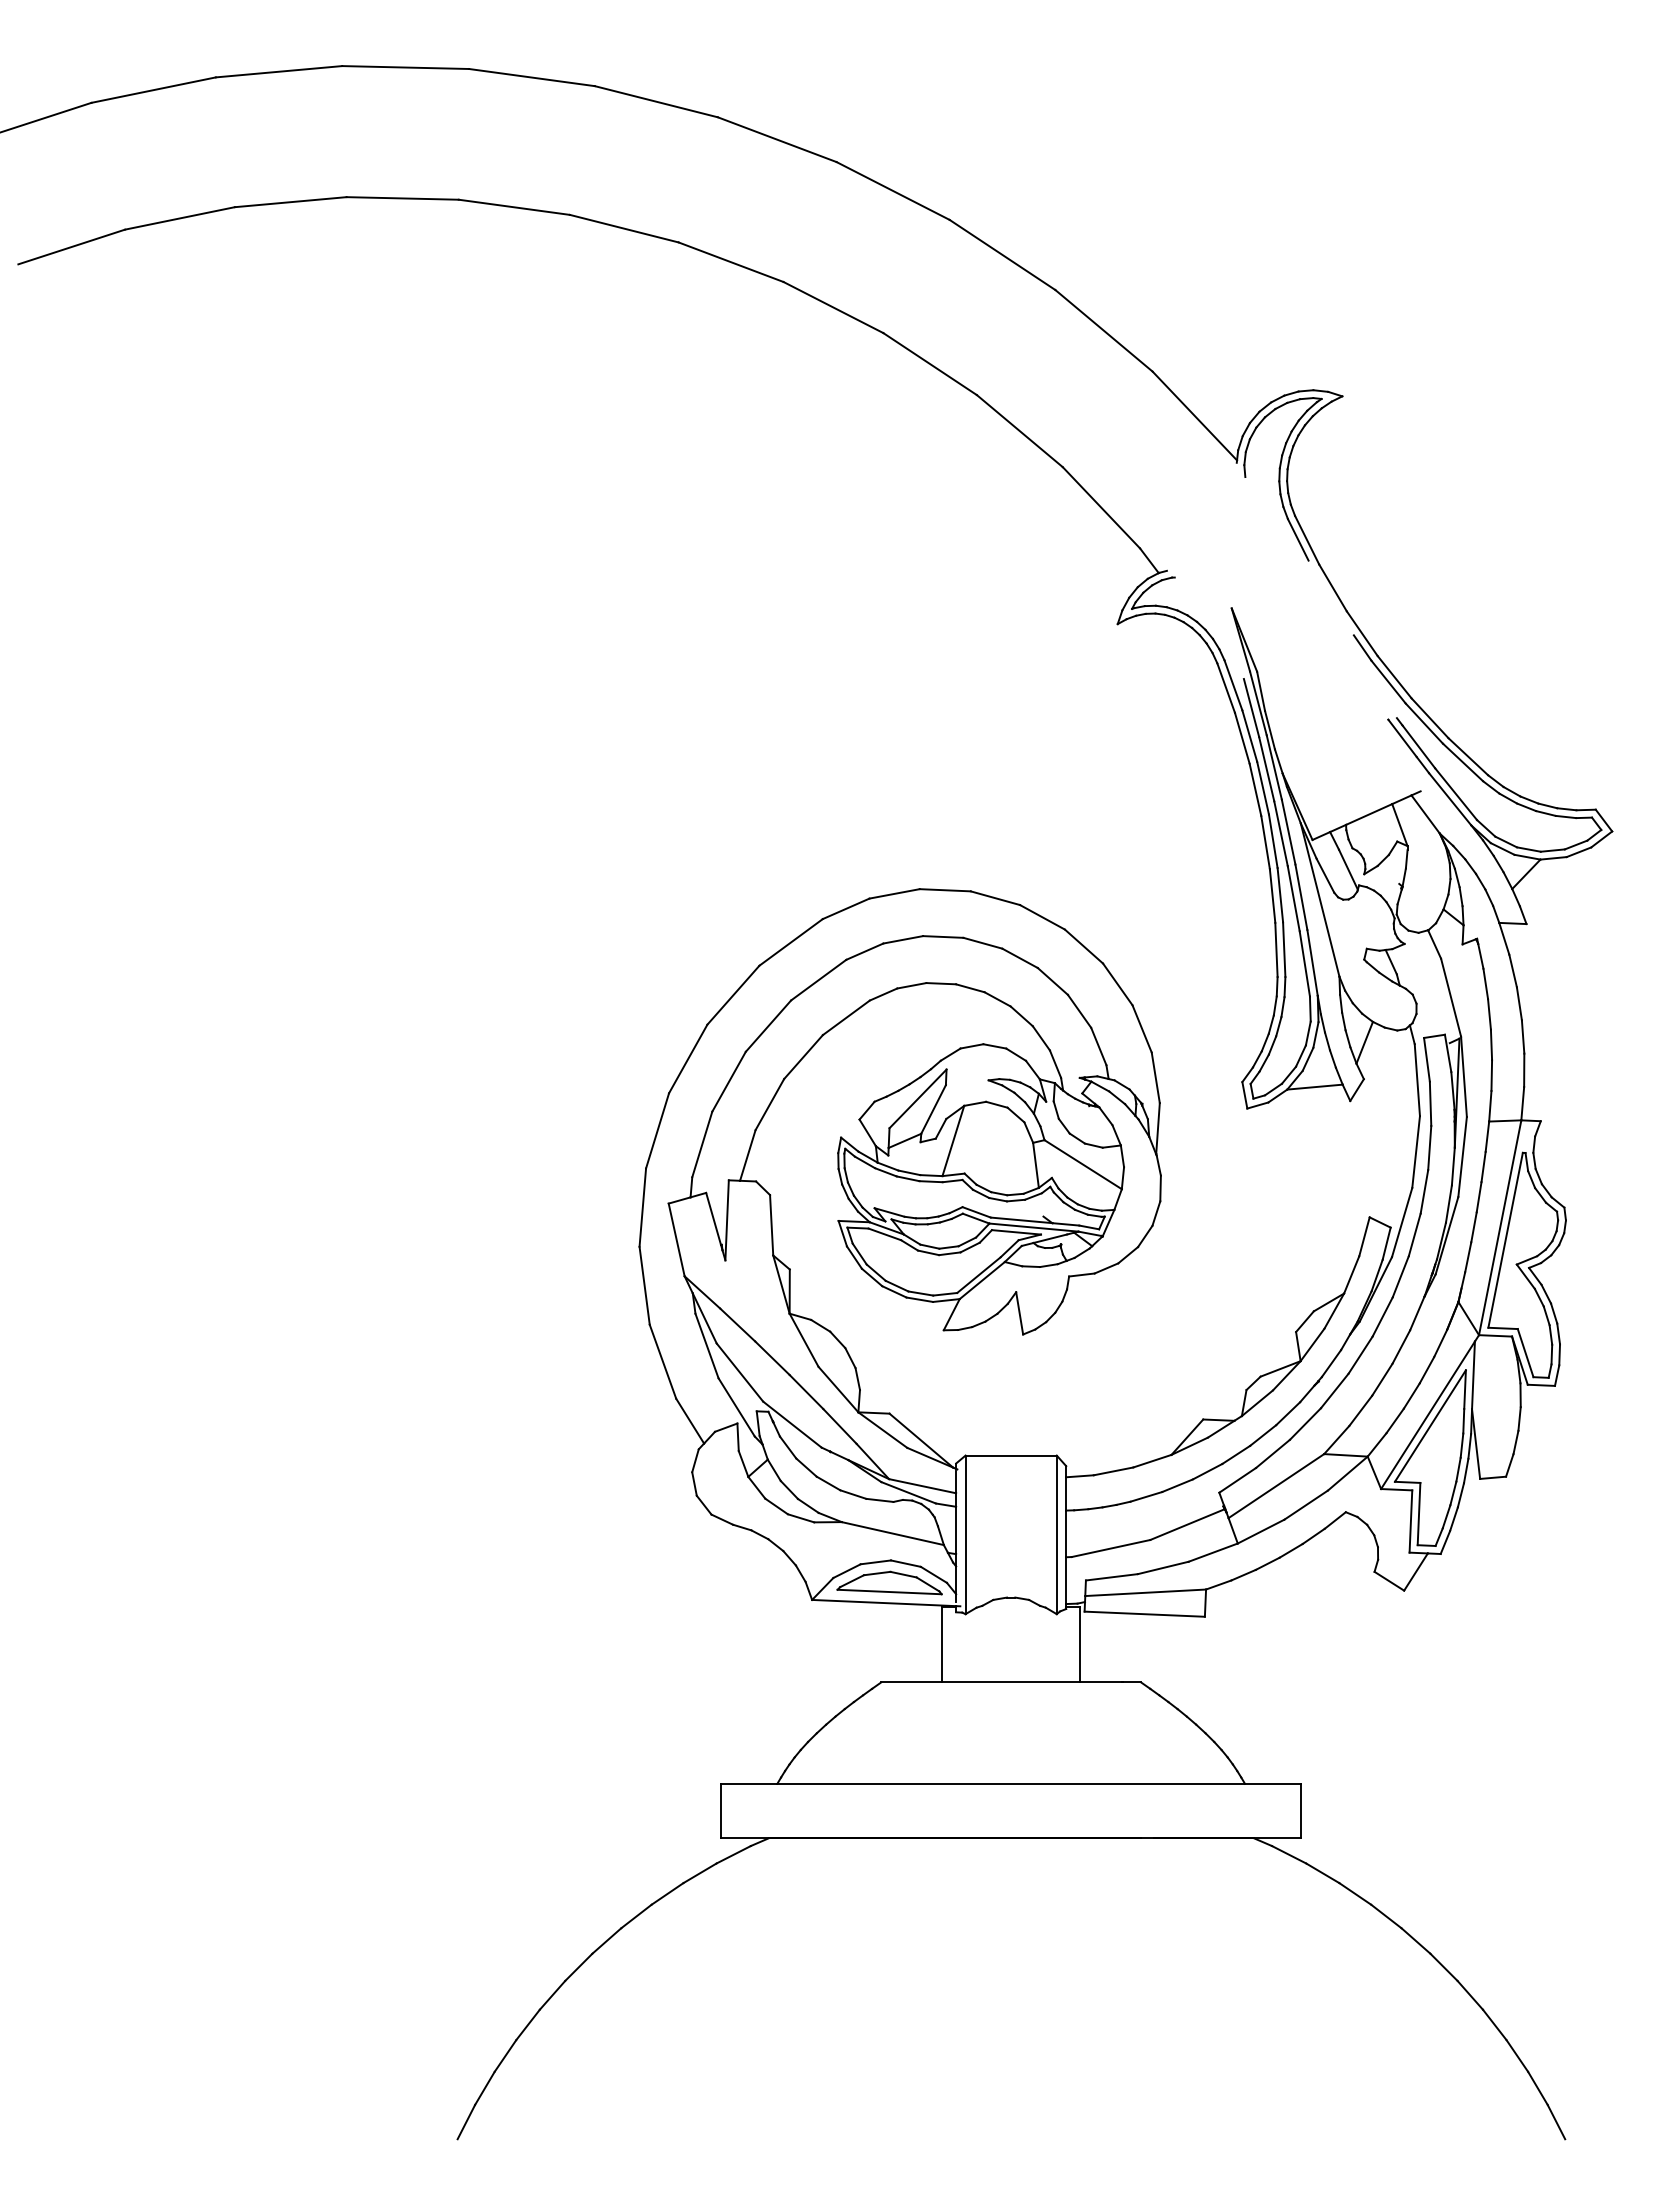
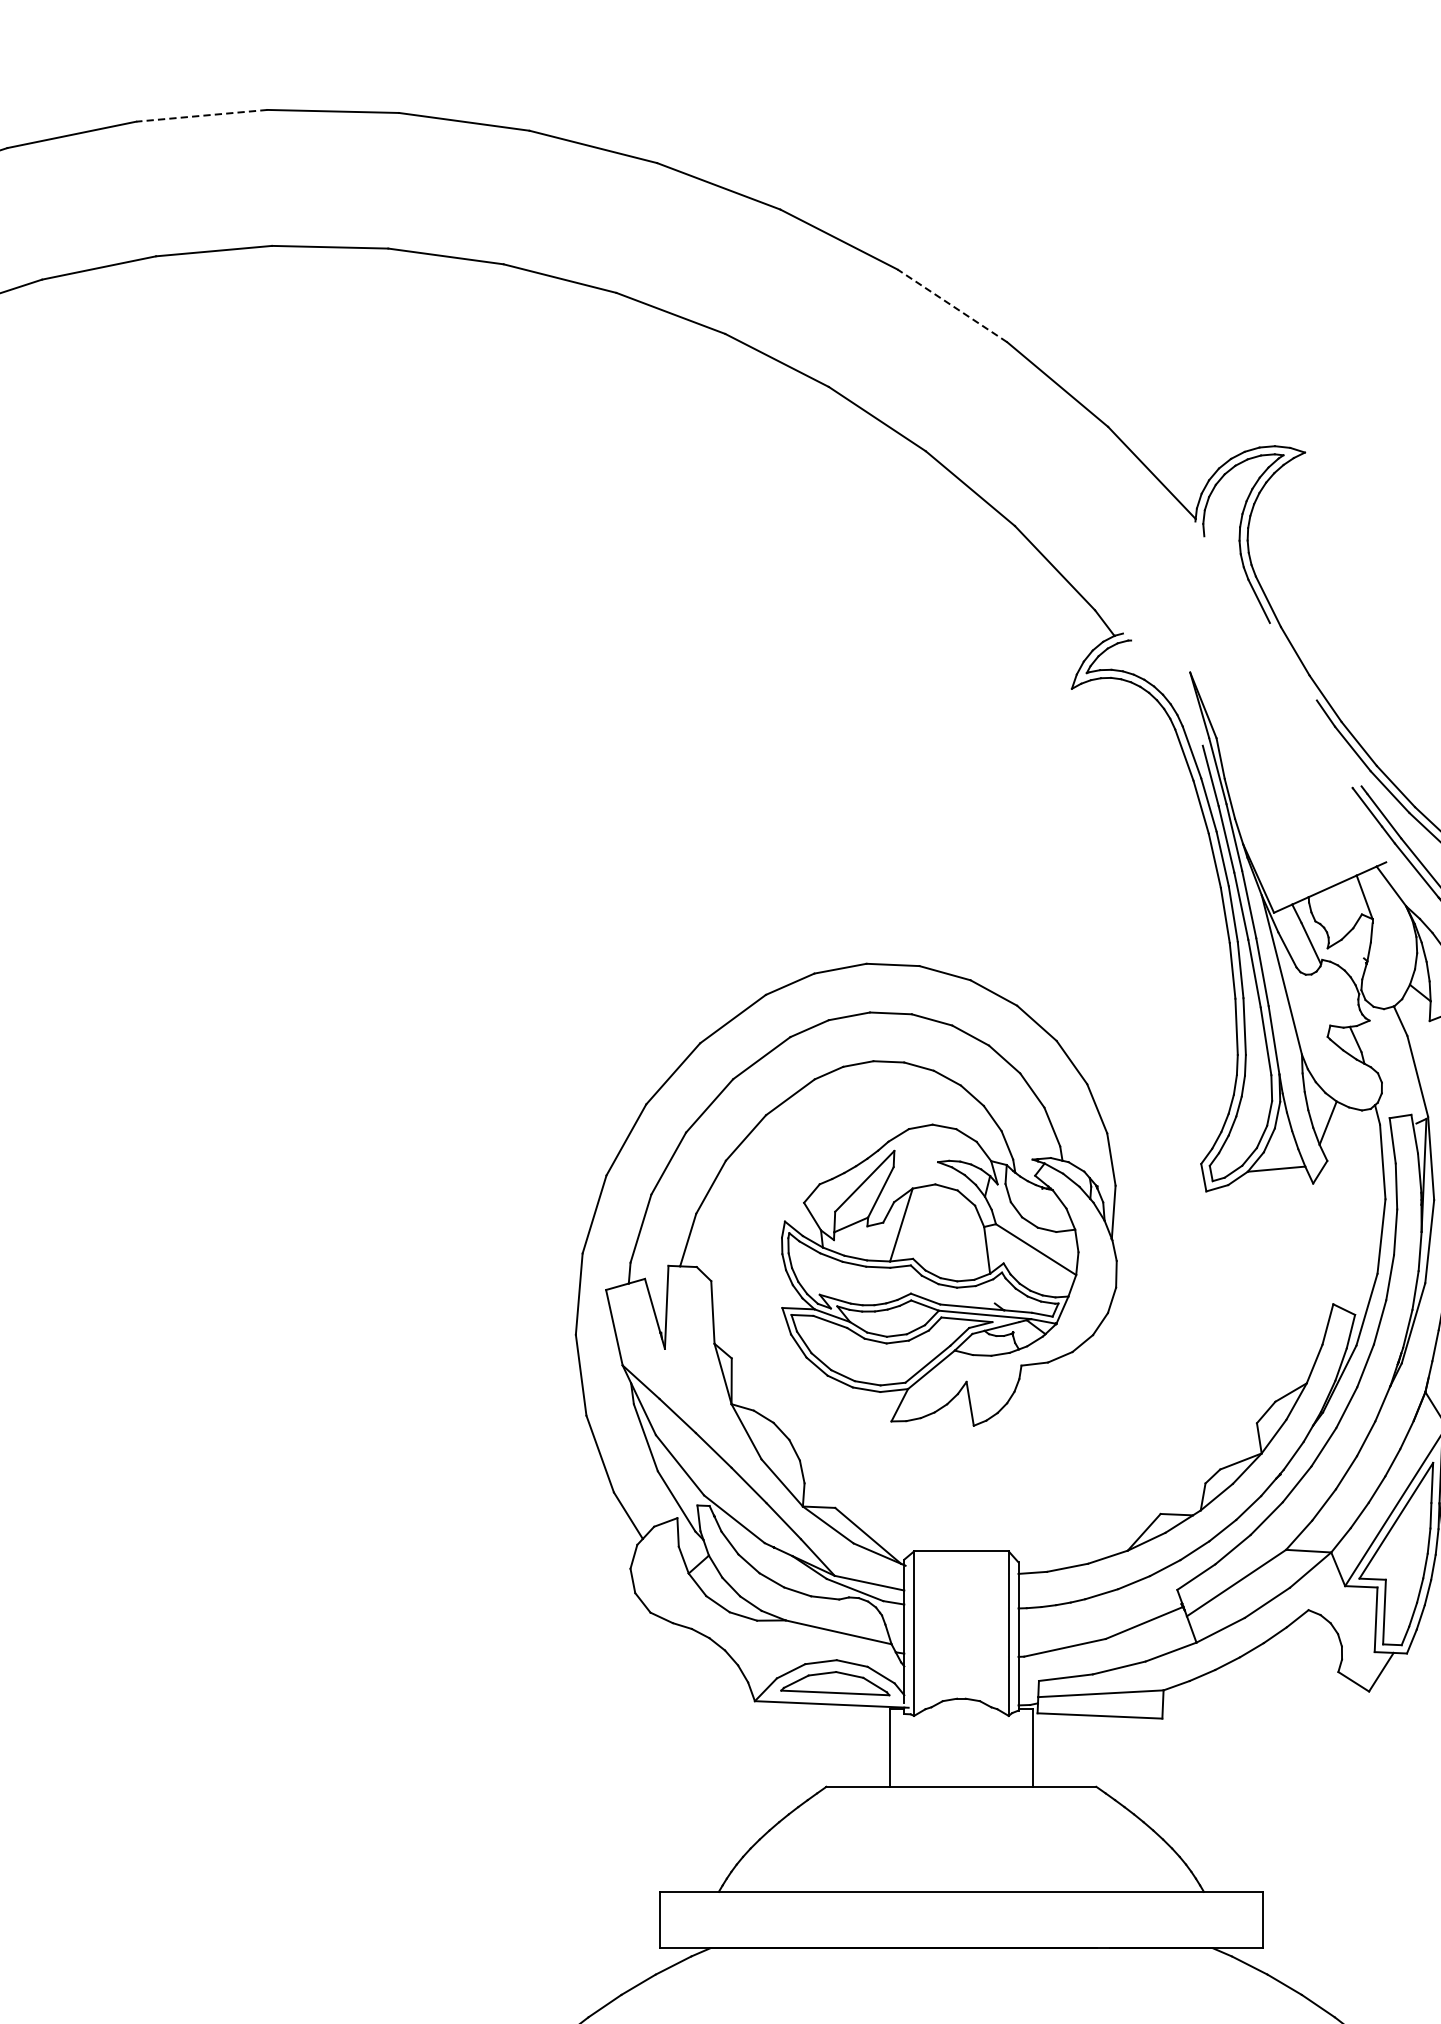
line: (278, 71) -> (201, 115), solid -> dashed
line: (1002, 254) -> (952, 305), solid -> dashed

